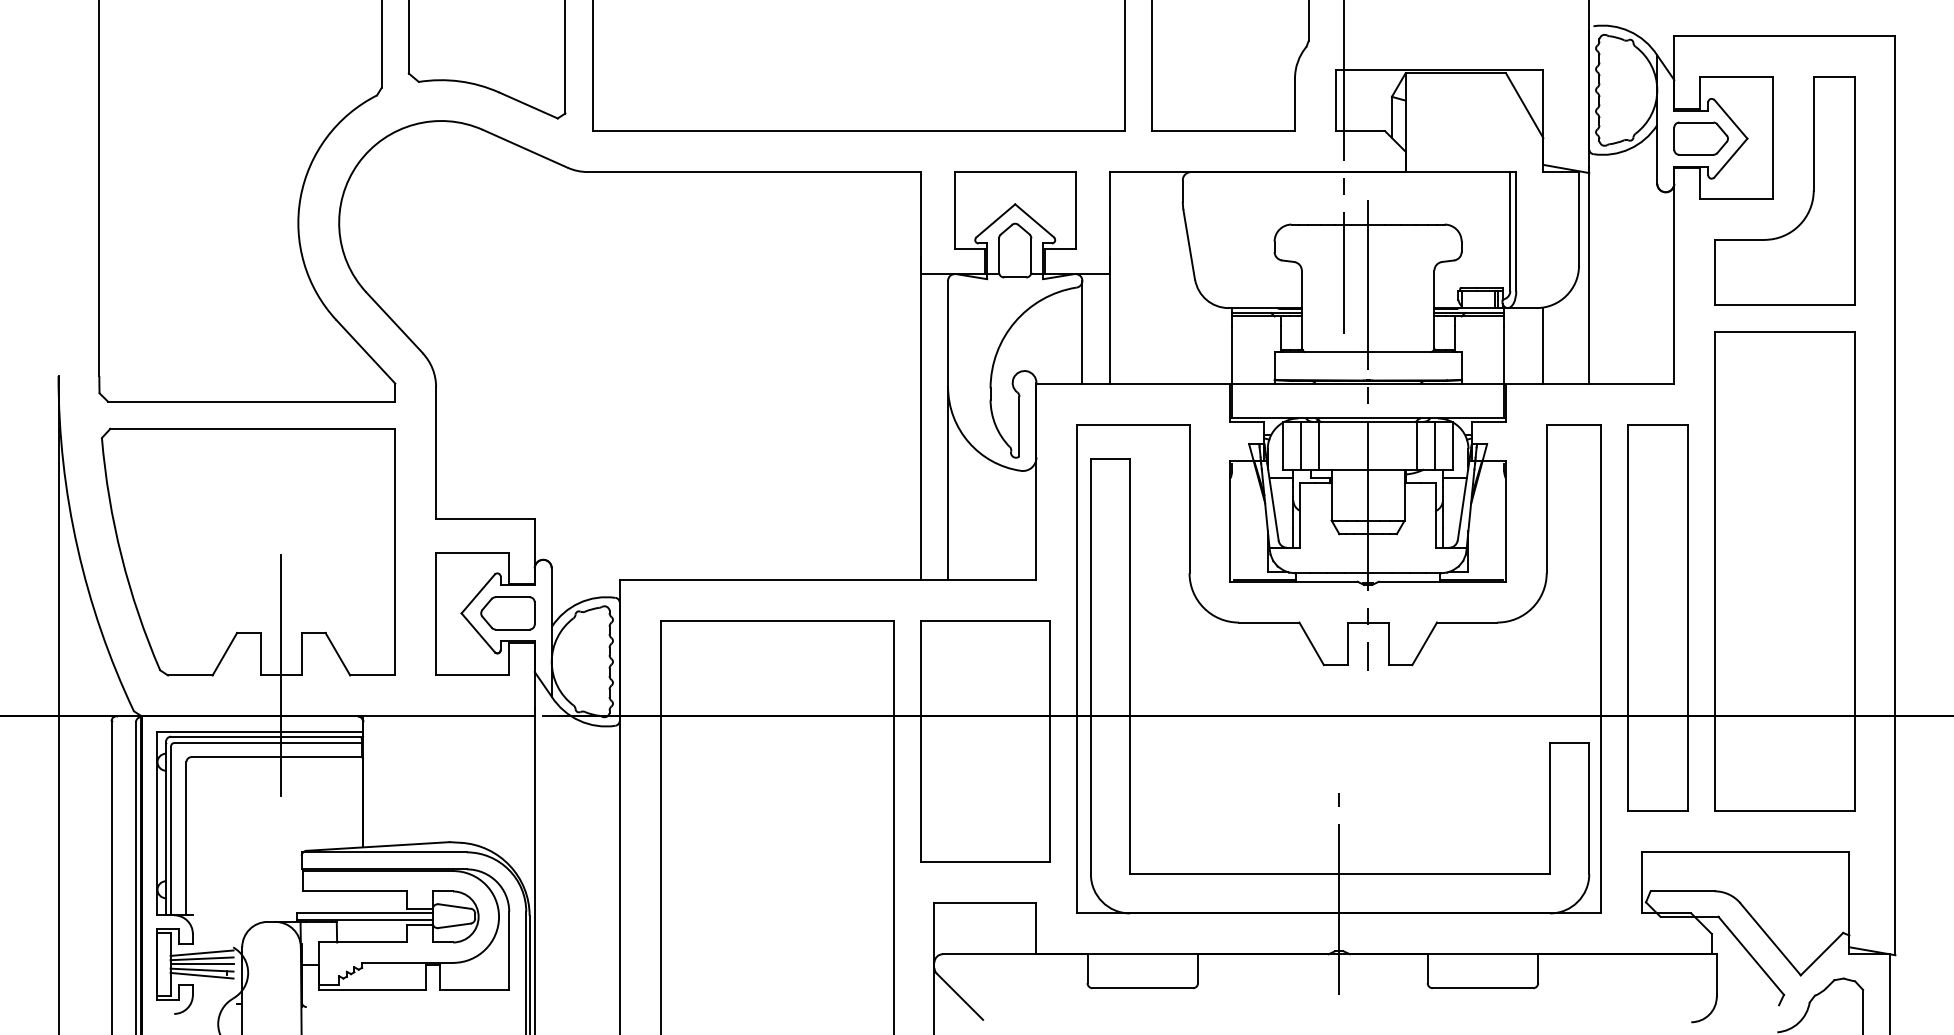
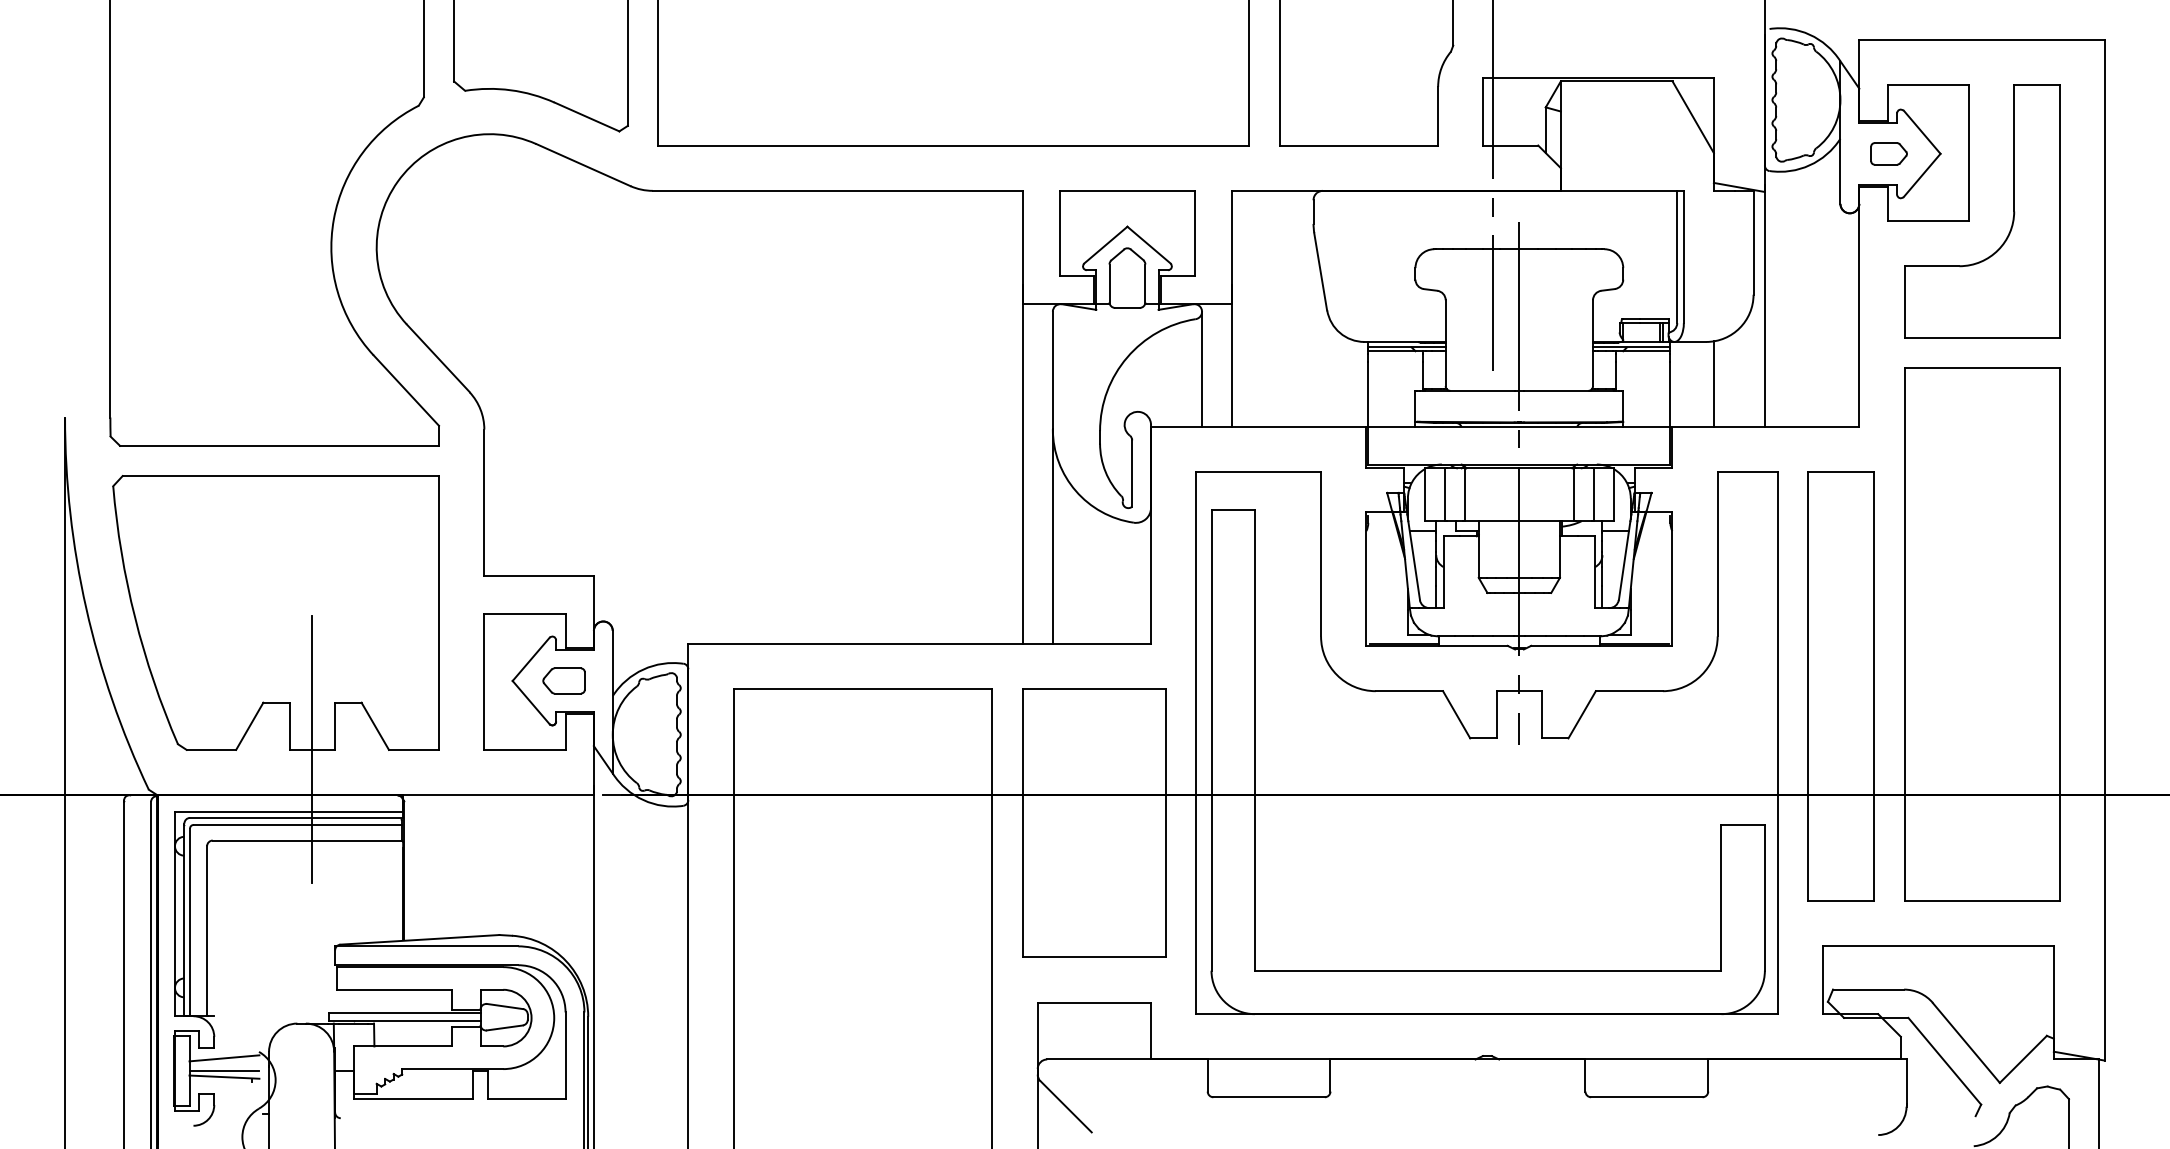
part: (1700, 138) -> (1888, 153), size x0.6
part: (507, 612) -> (563, 680), size x0.7
line: (1339, 893) -> (1487, 992), removed
line: (202, 958) -> (224, 1064), removed
line: (202, 975) -> (224, 1083), removed

